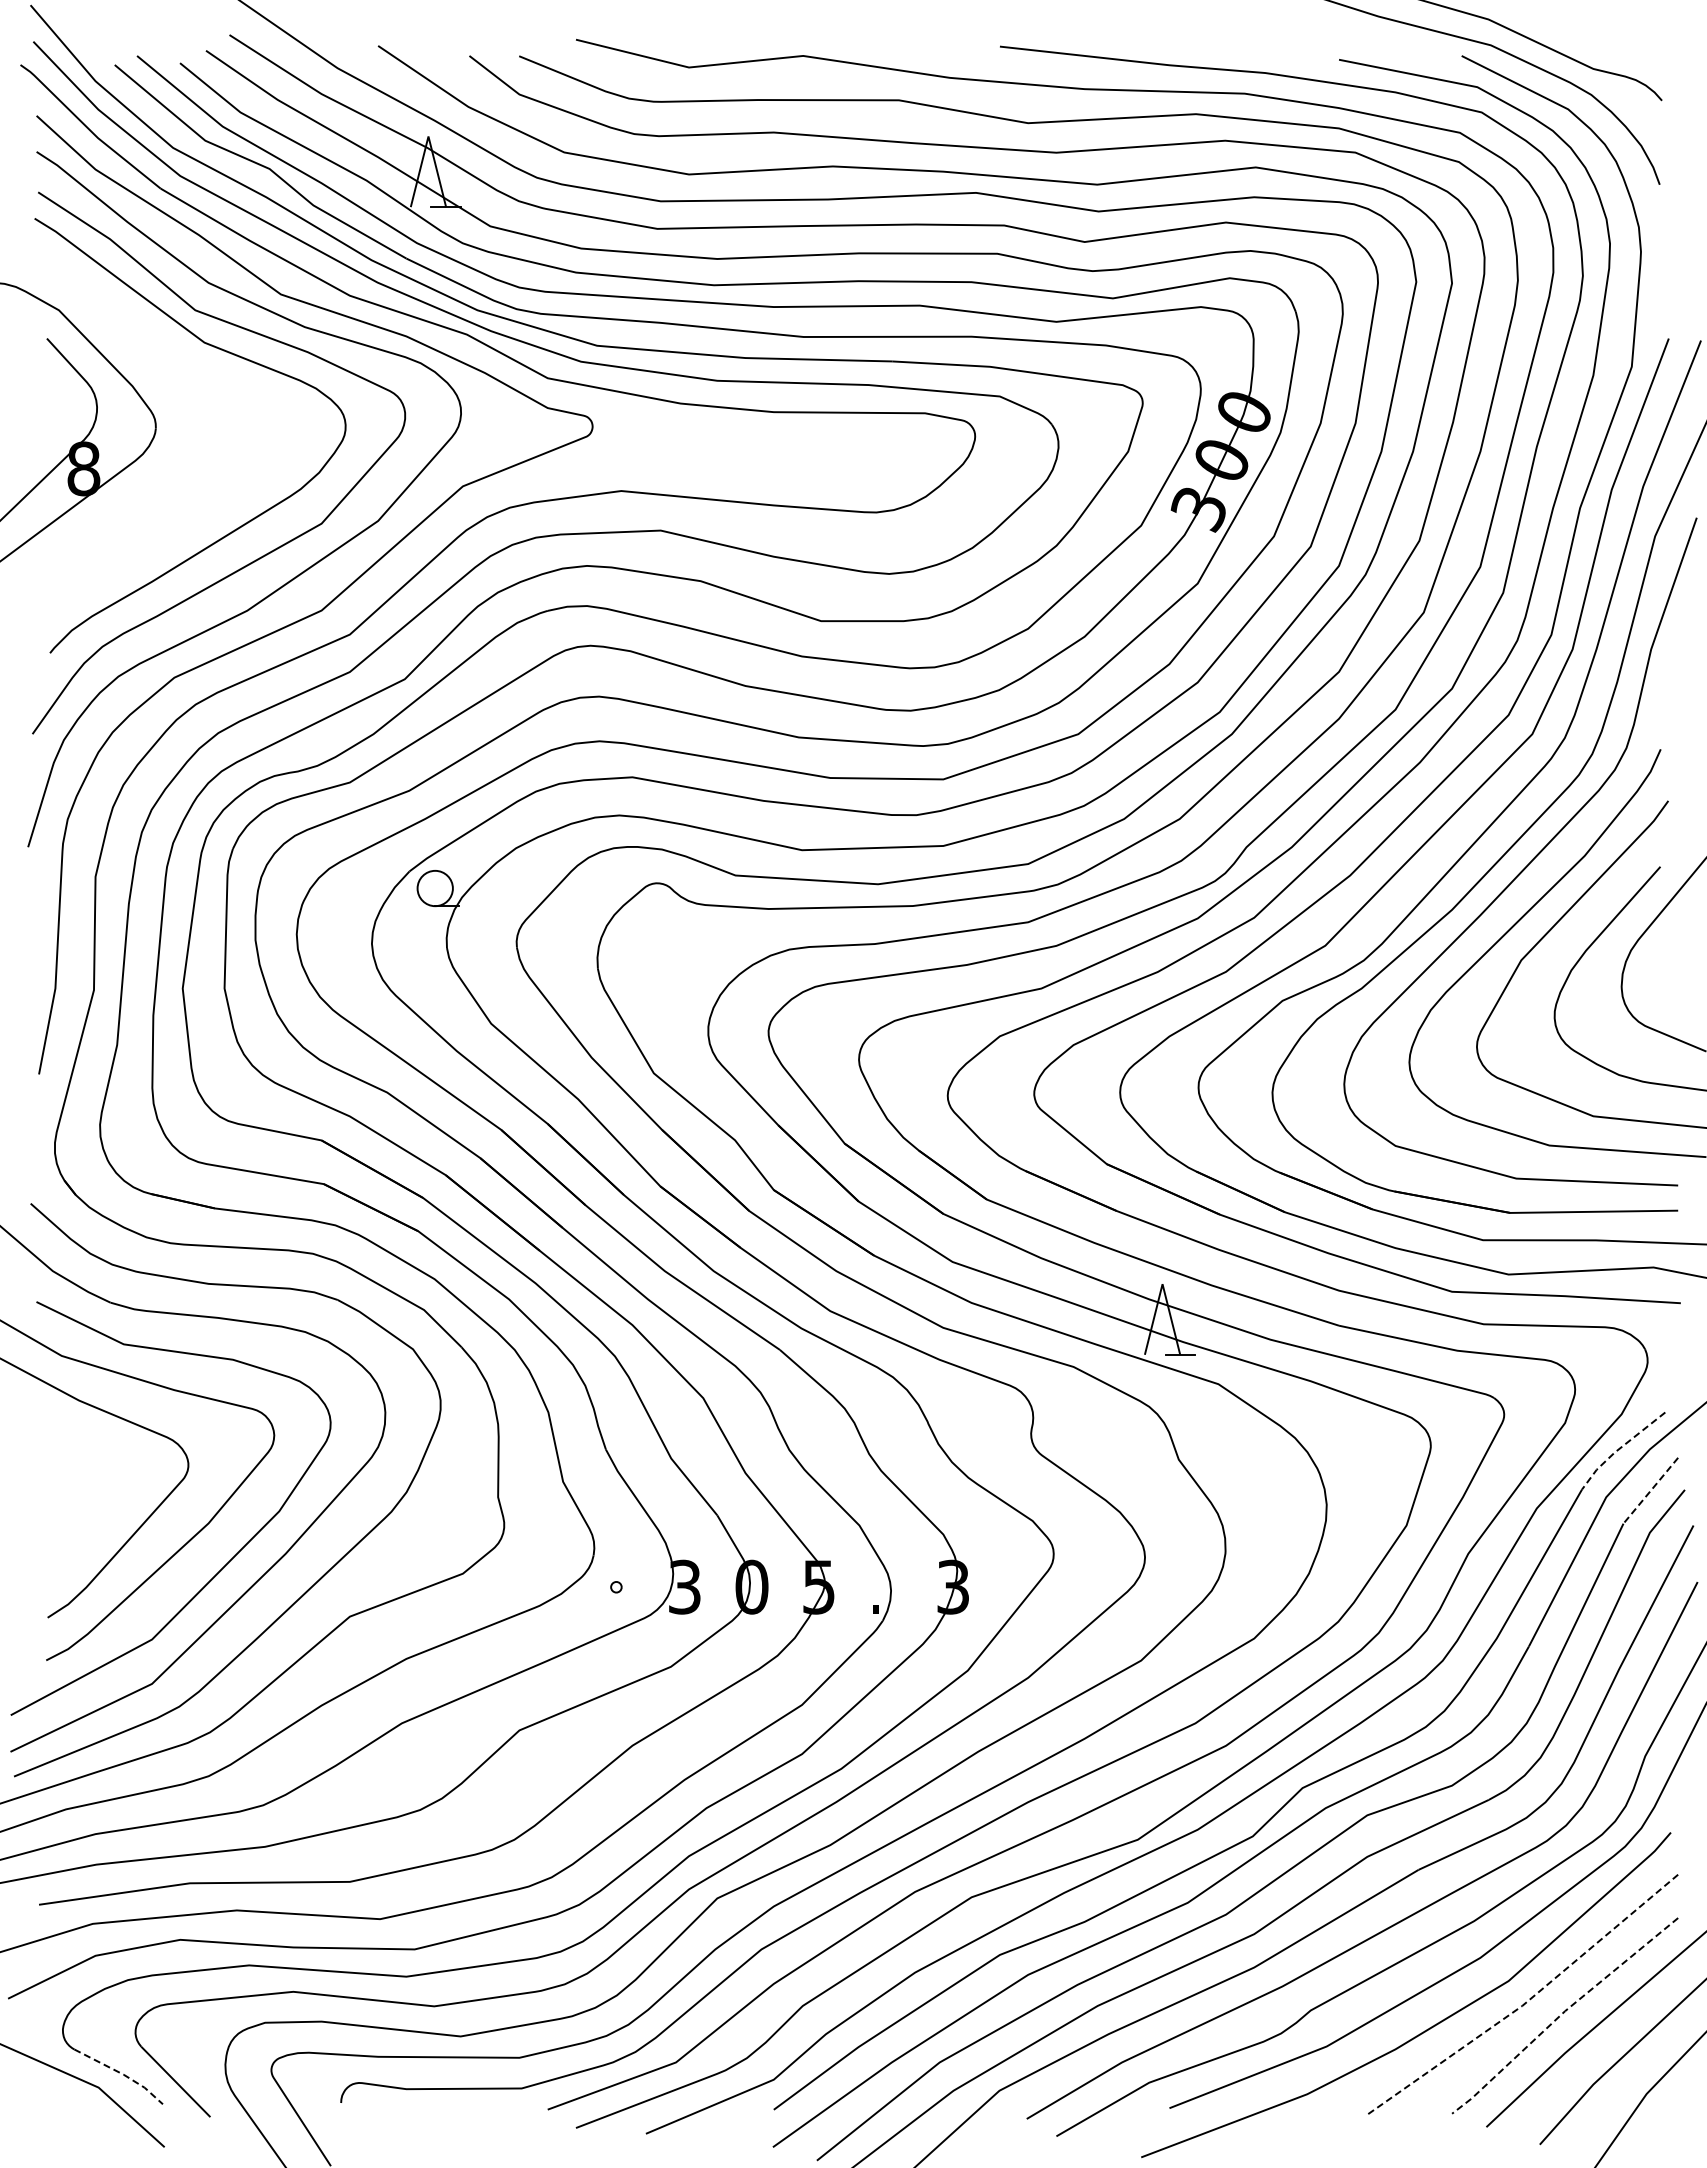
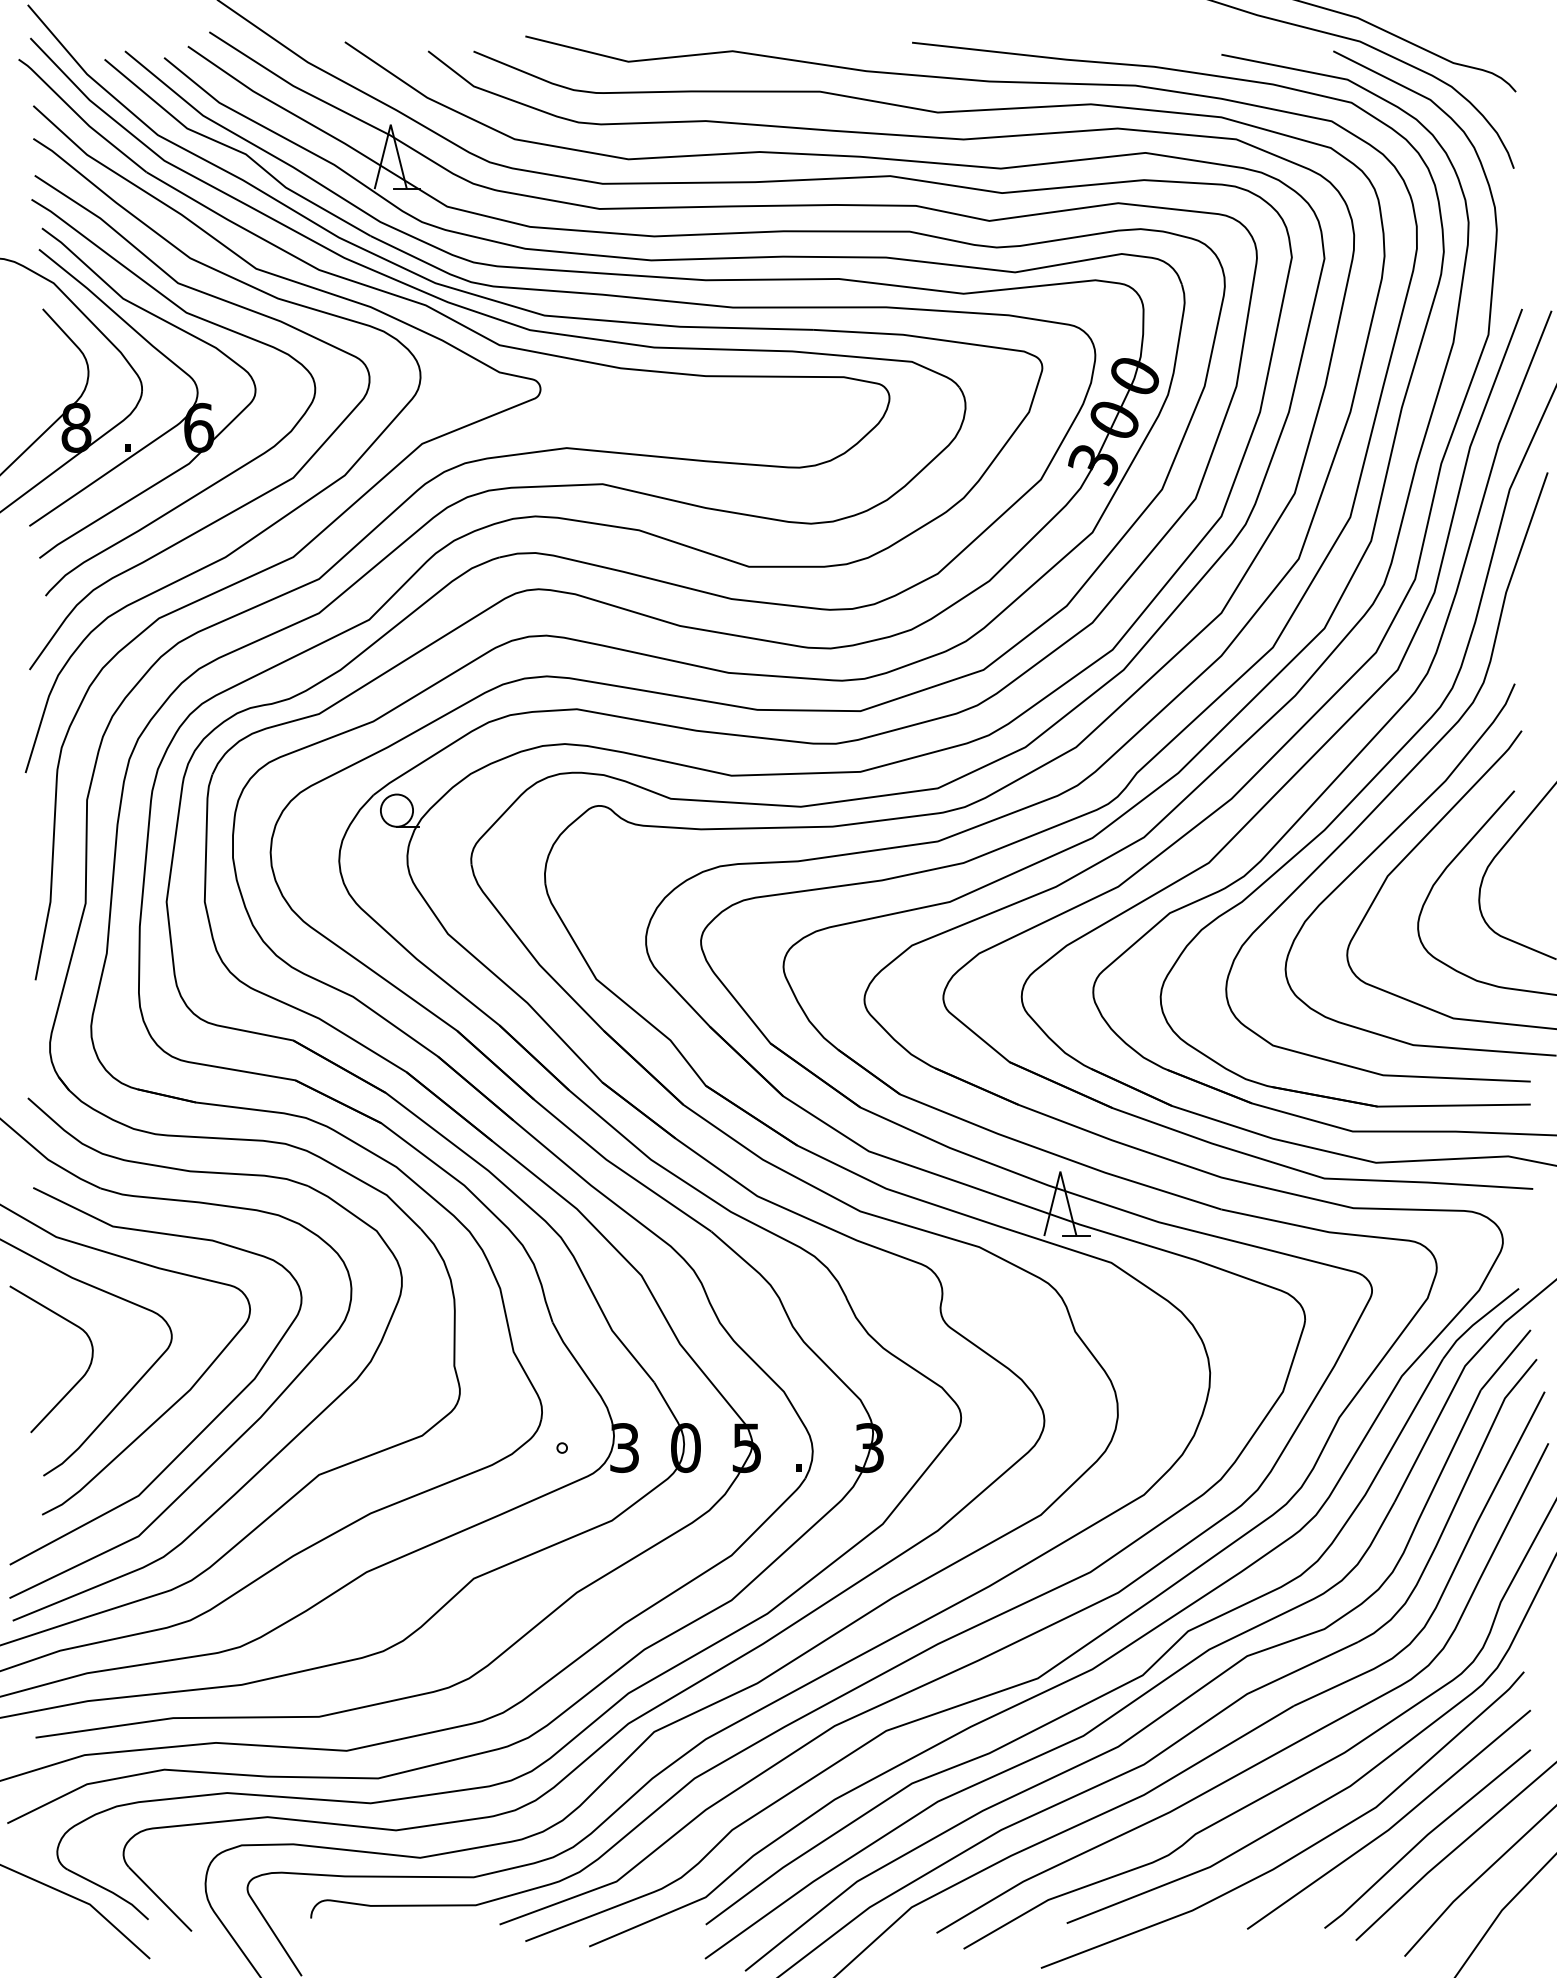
part: (185, 395) -> (169, 360), added
line: (1619, 1449) -> (1477, 1322), dashed -> solid
line: (1650, 1490) -> (1505, 1359), dashed -> solid
part: (84, 1514) -> (77, 1381), added
line: (1526, 2002) -> (1392, 1826), dashed -> solid
line: (1562, 2013) -> (1425, 1836), dashed -> solid
line: (122, 2073) -> (111, 1891), dashed -> solid

